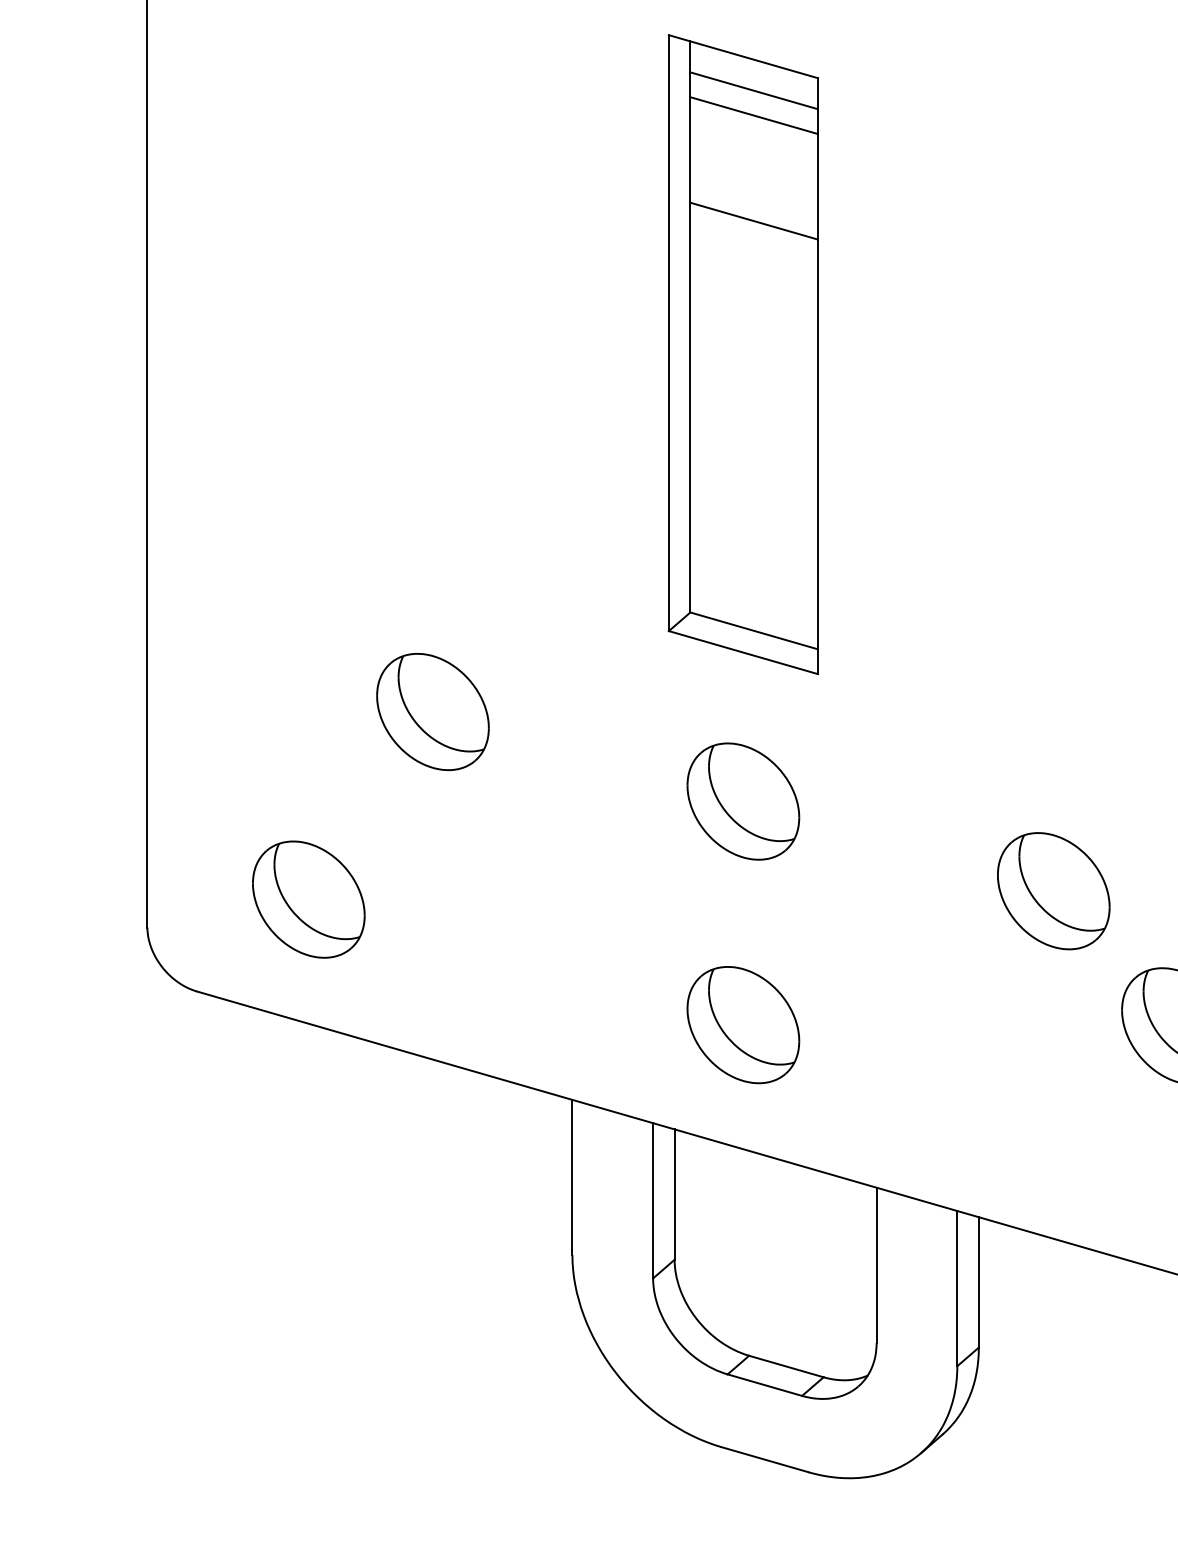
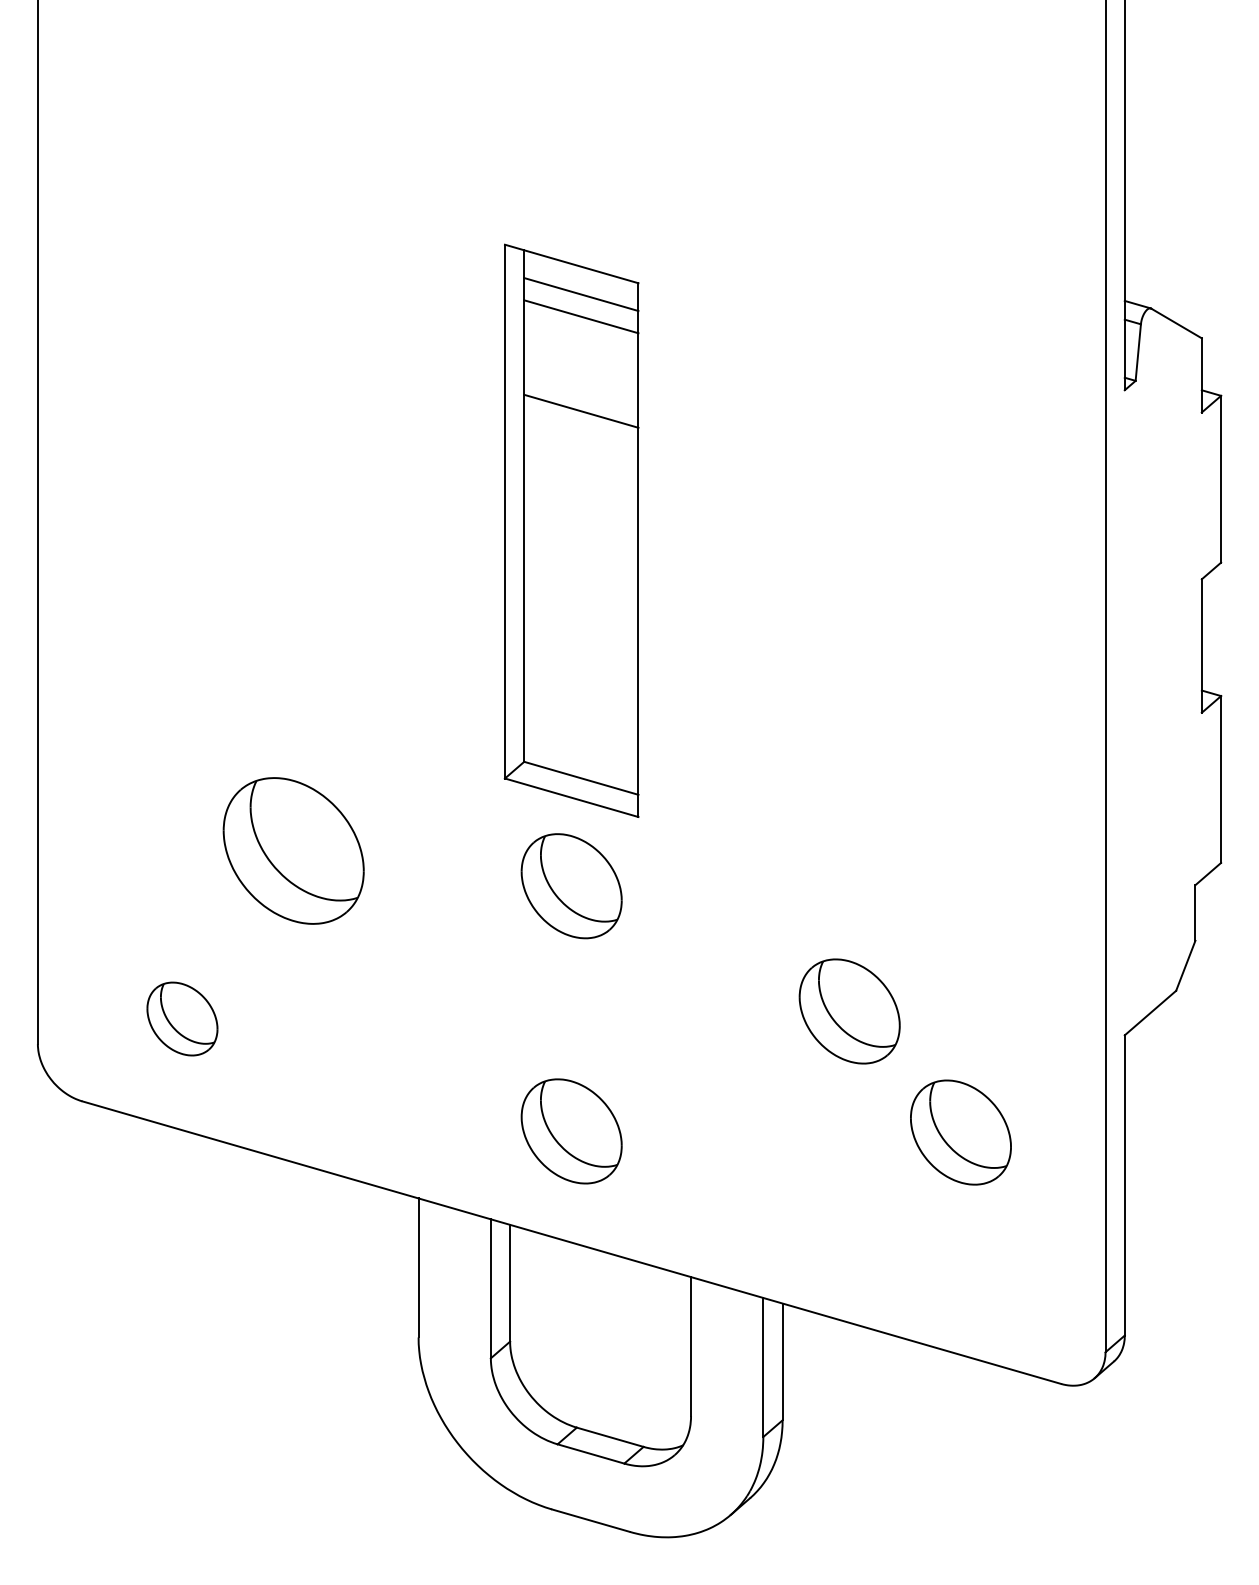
part: (432, 711) -> (293, 850), size x1.4
part: (743, 801) -> (571, 886), moved
part: (308, 899) -> (182, 1018), size x0.7

